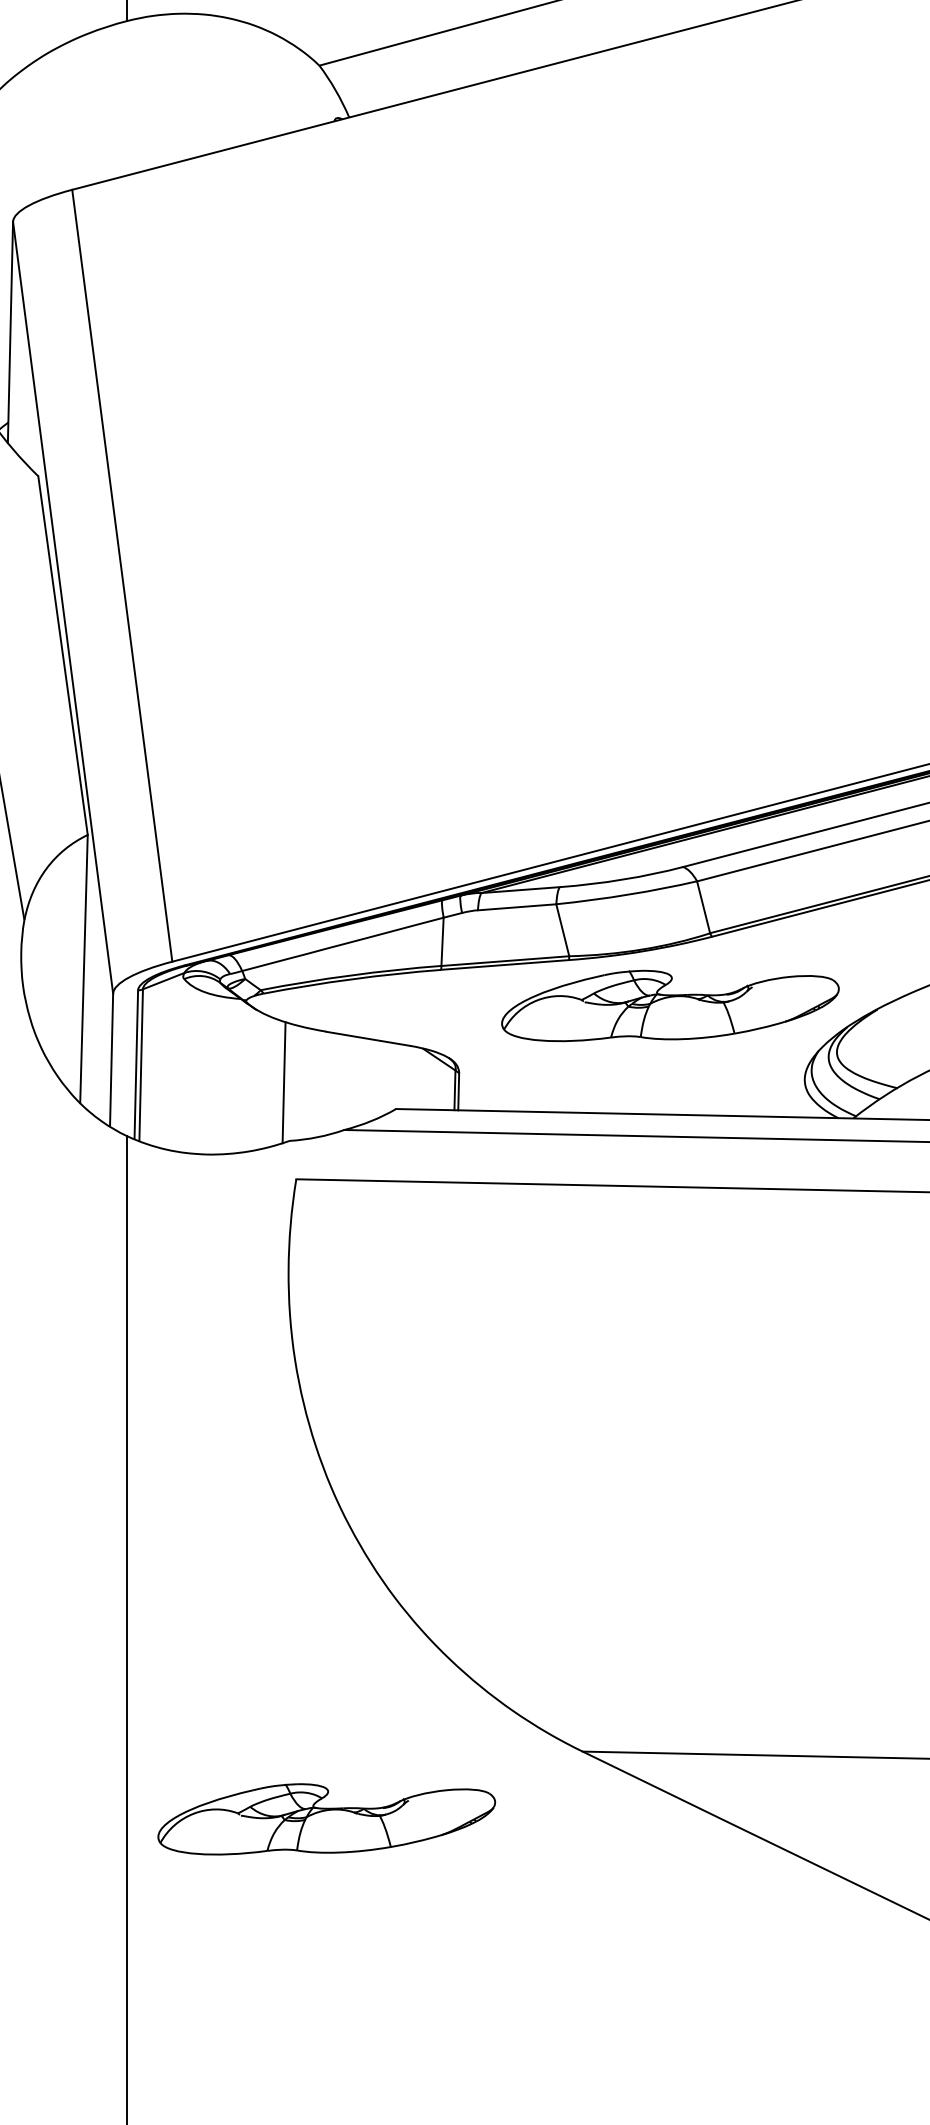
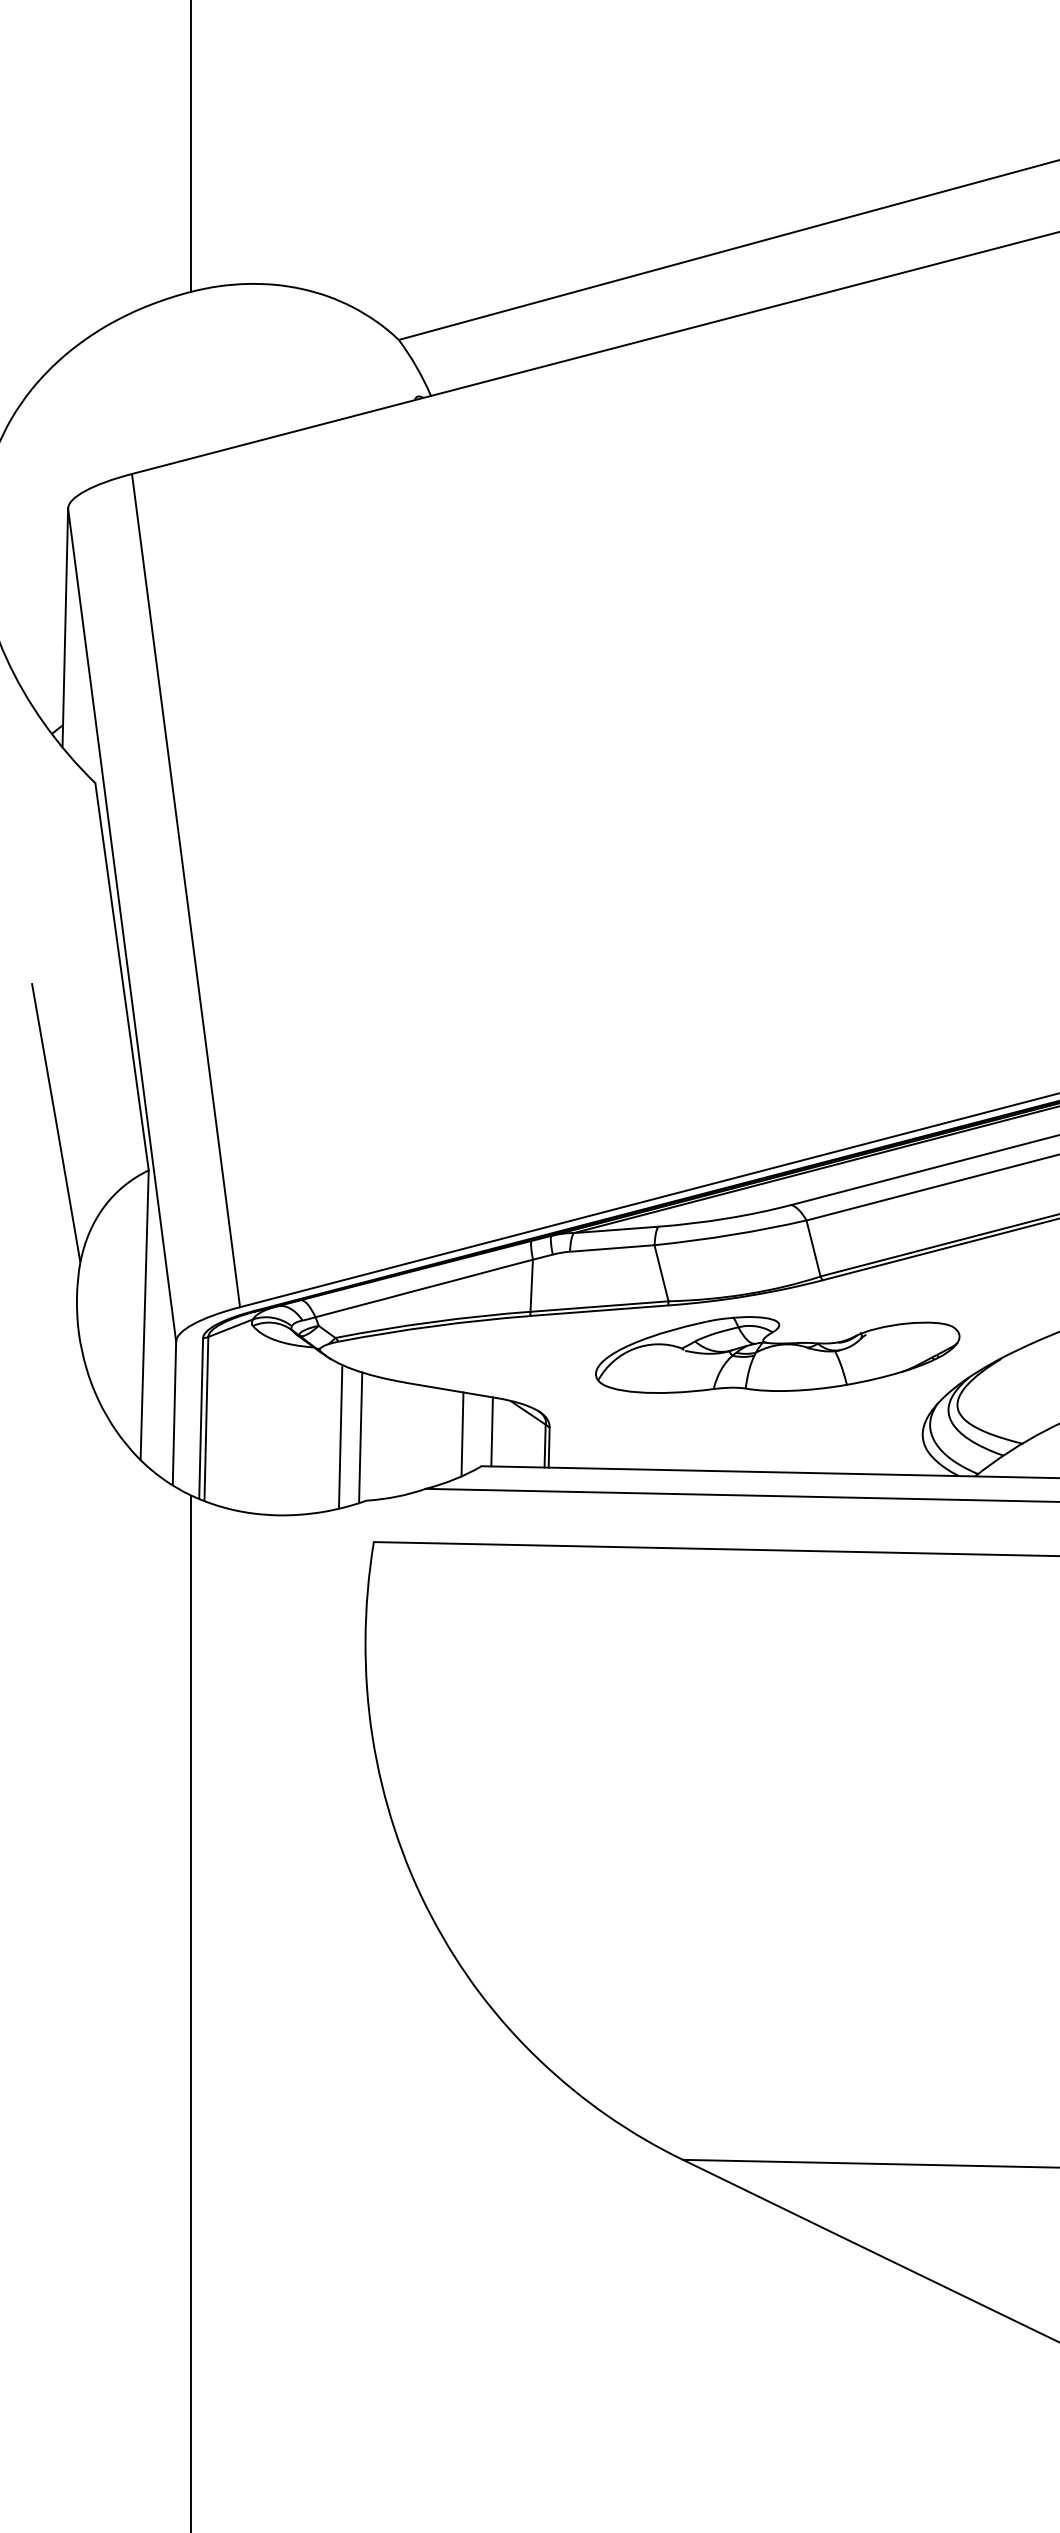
line: (405, 1076) -> (491, 1431), added
line: (378, 1079) -> (462, 1434), added
line: (265, 1081) -> (340, 1436), added
part: (326, 1818) -> (406, 2232), removed

